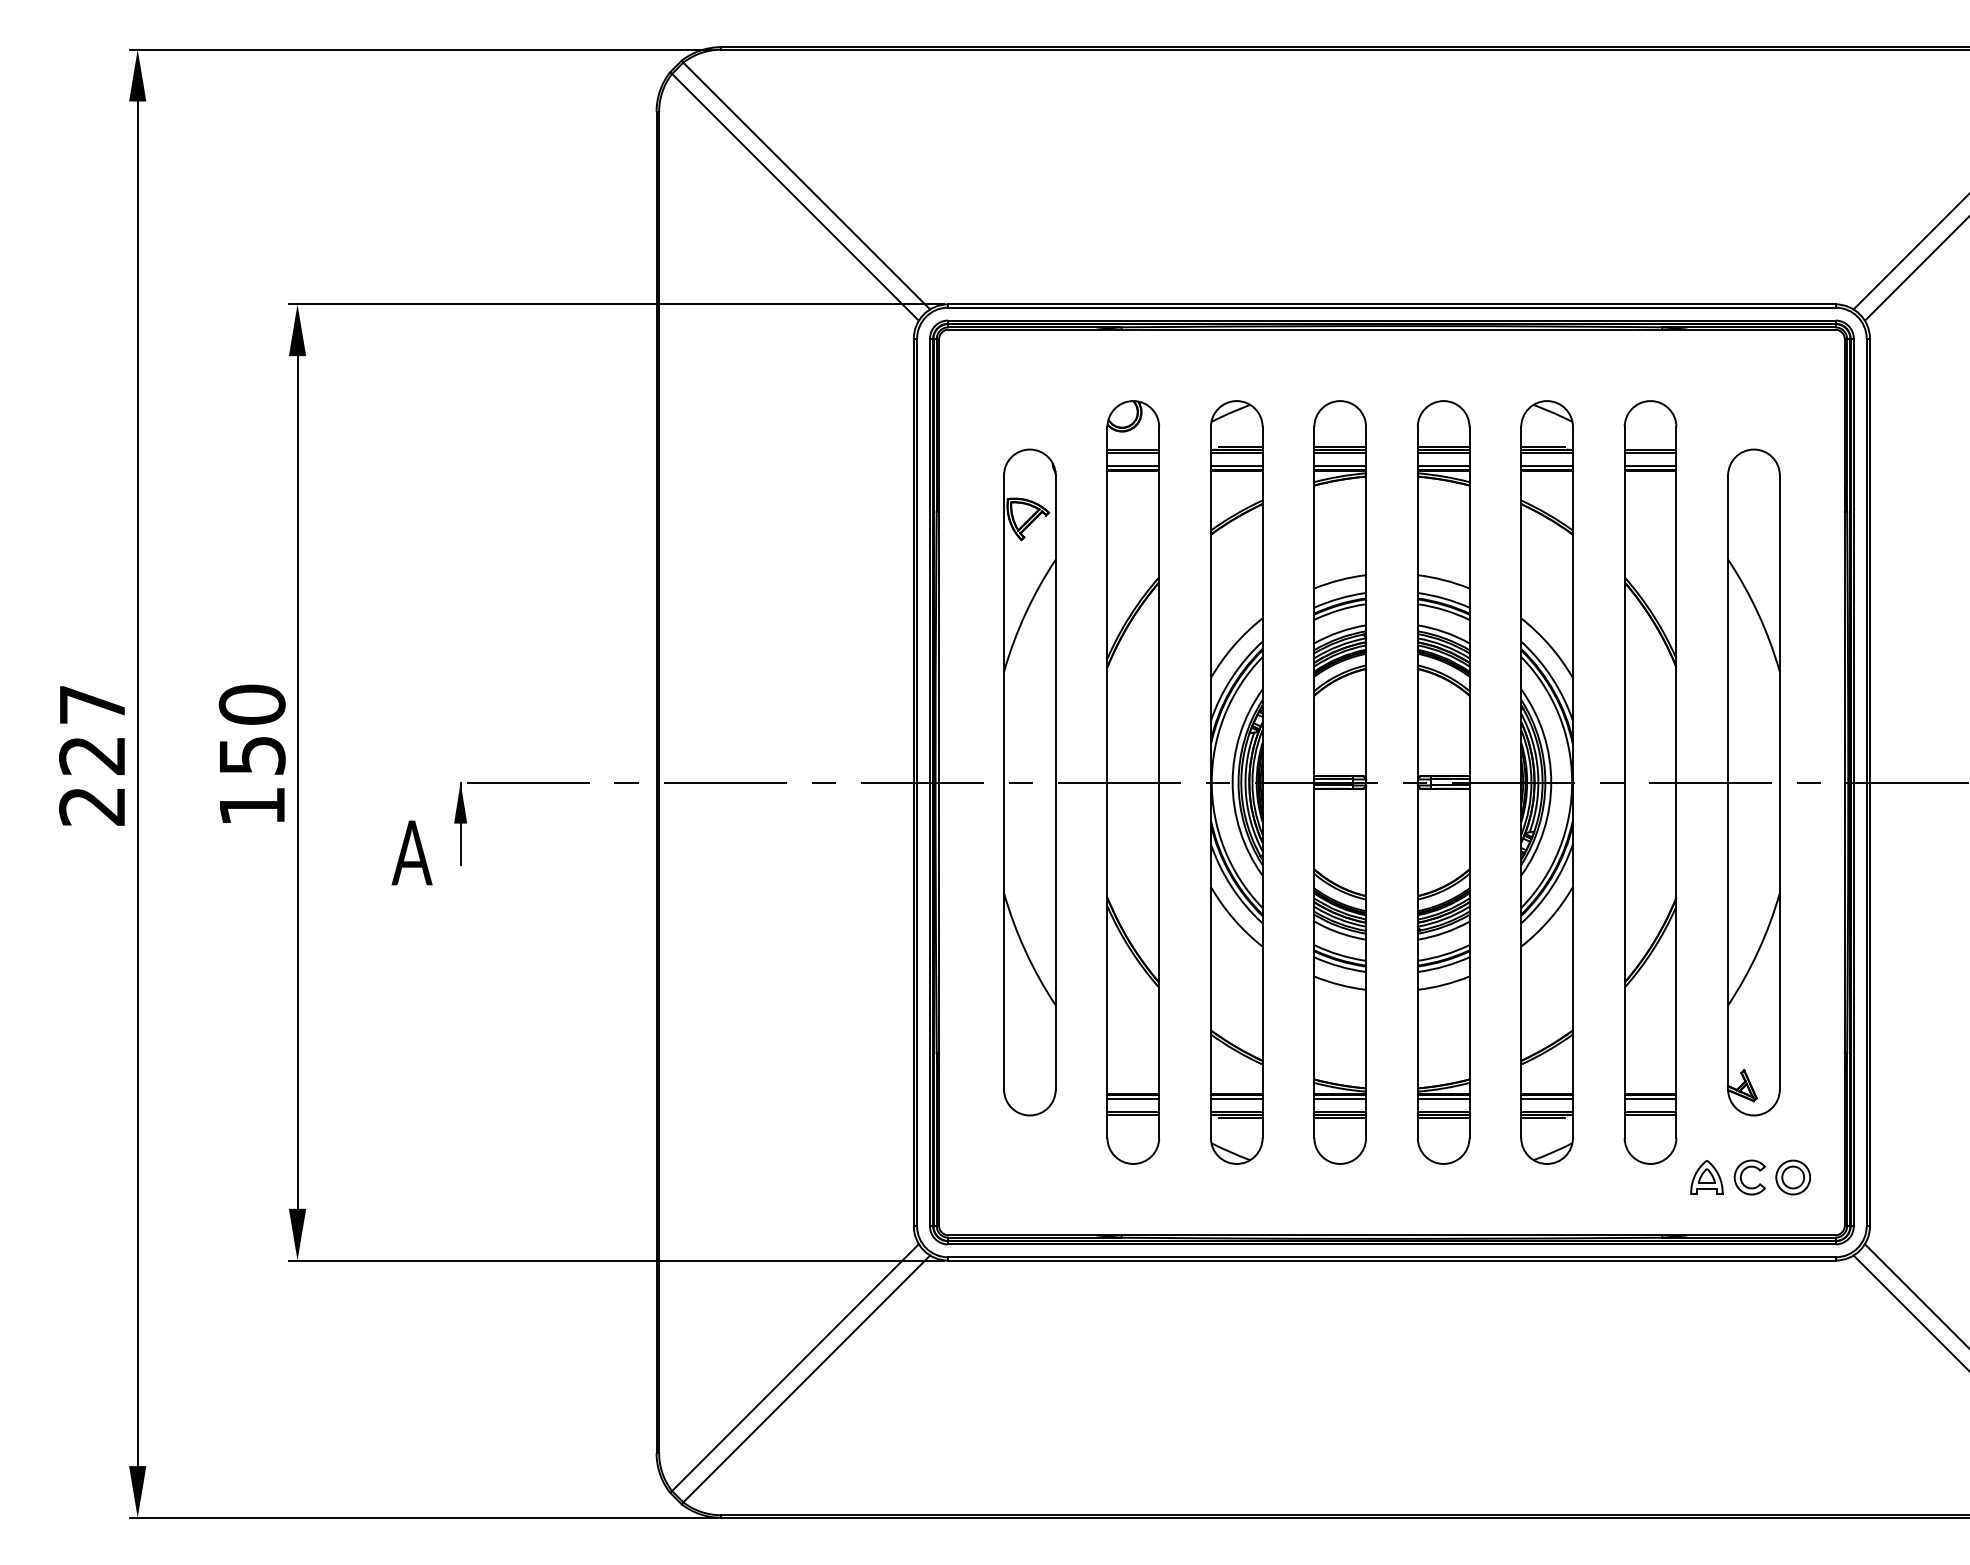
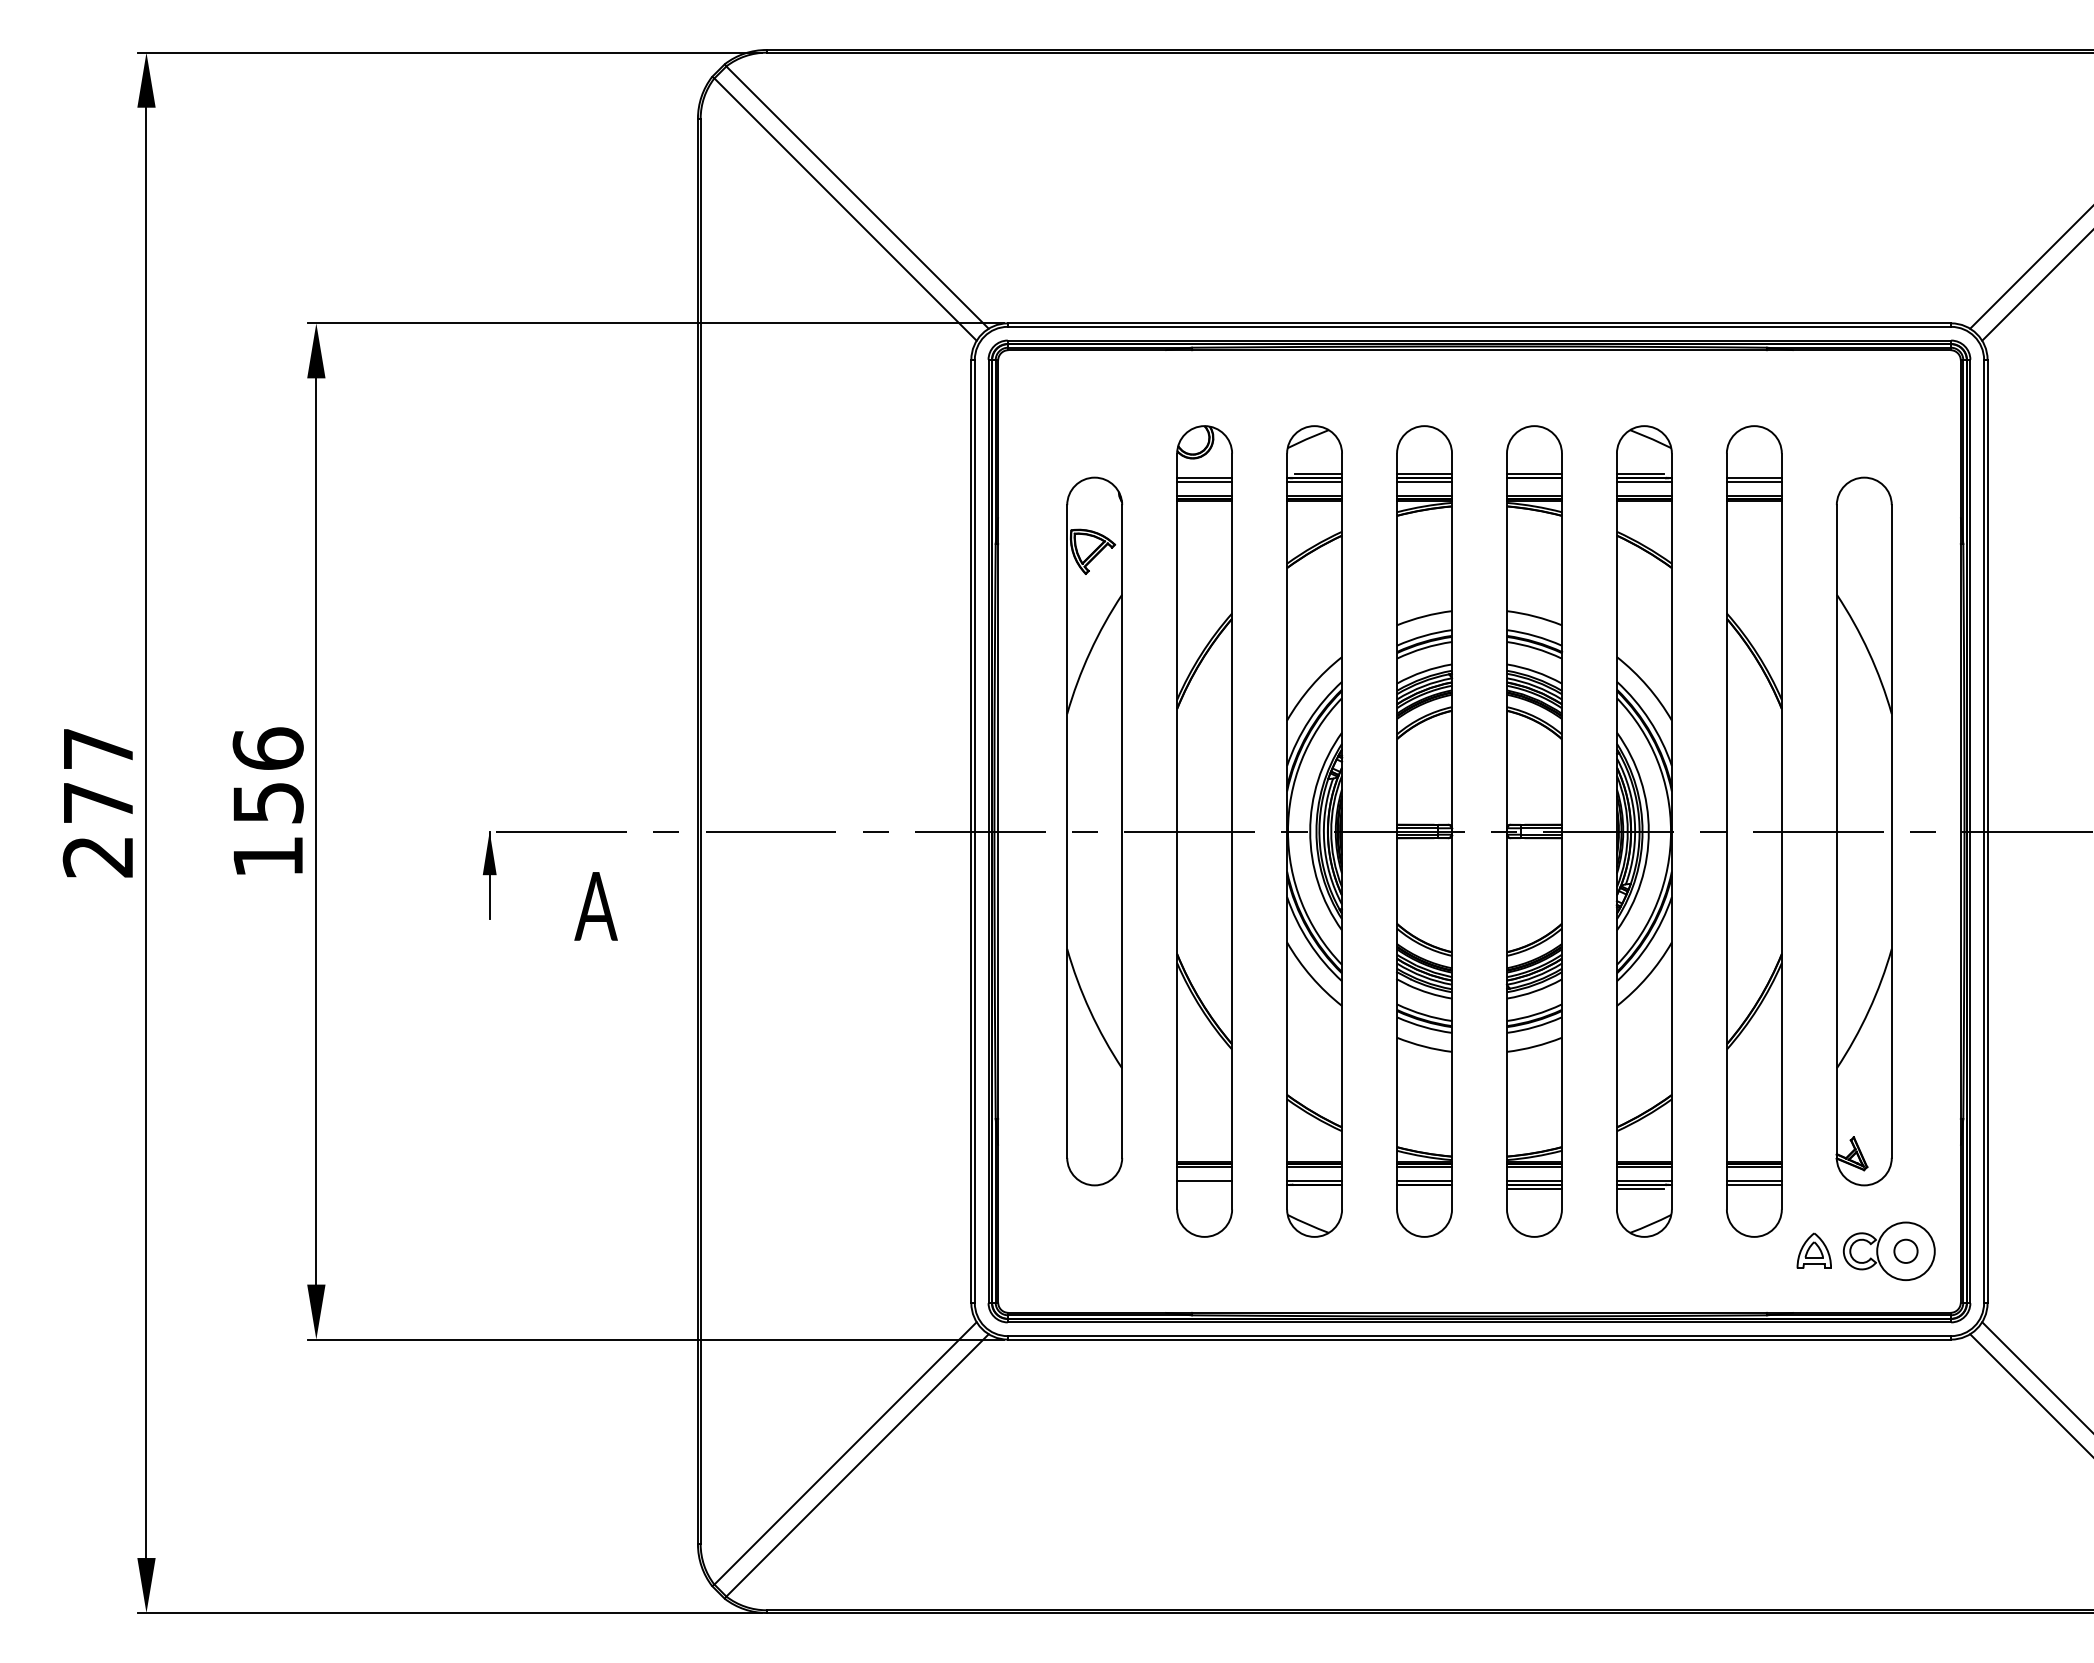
line: (1442, 453) -> (1533, 481), removed
text: (251, 704) -> (267, 748), 150 -> 156
text: (91, 756) -> (97, 803), 227 -> 277
text: (411, 853) -> (595, 906), moved
line: (1133, 1114) -> (1204, 1184), removed
line: (1240, 1118) -> (1318, 1188), removed
line: (1340, 1118) -> (1424, 1188), removed
circle: (1793, 1177) -> (1906, 1251), size x1.6

